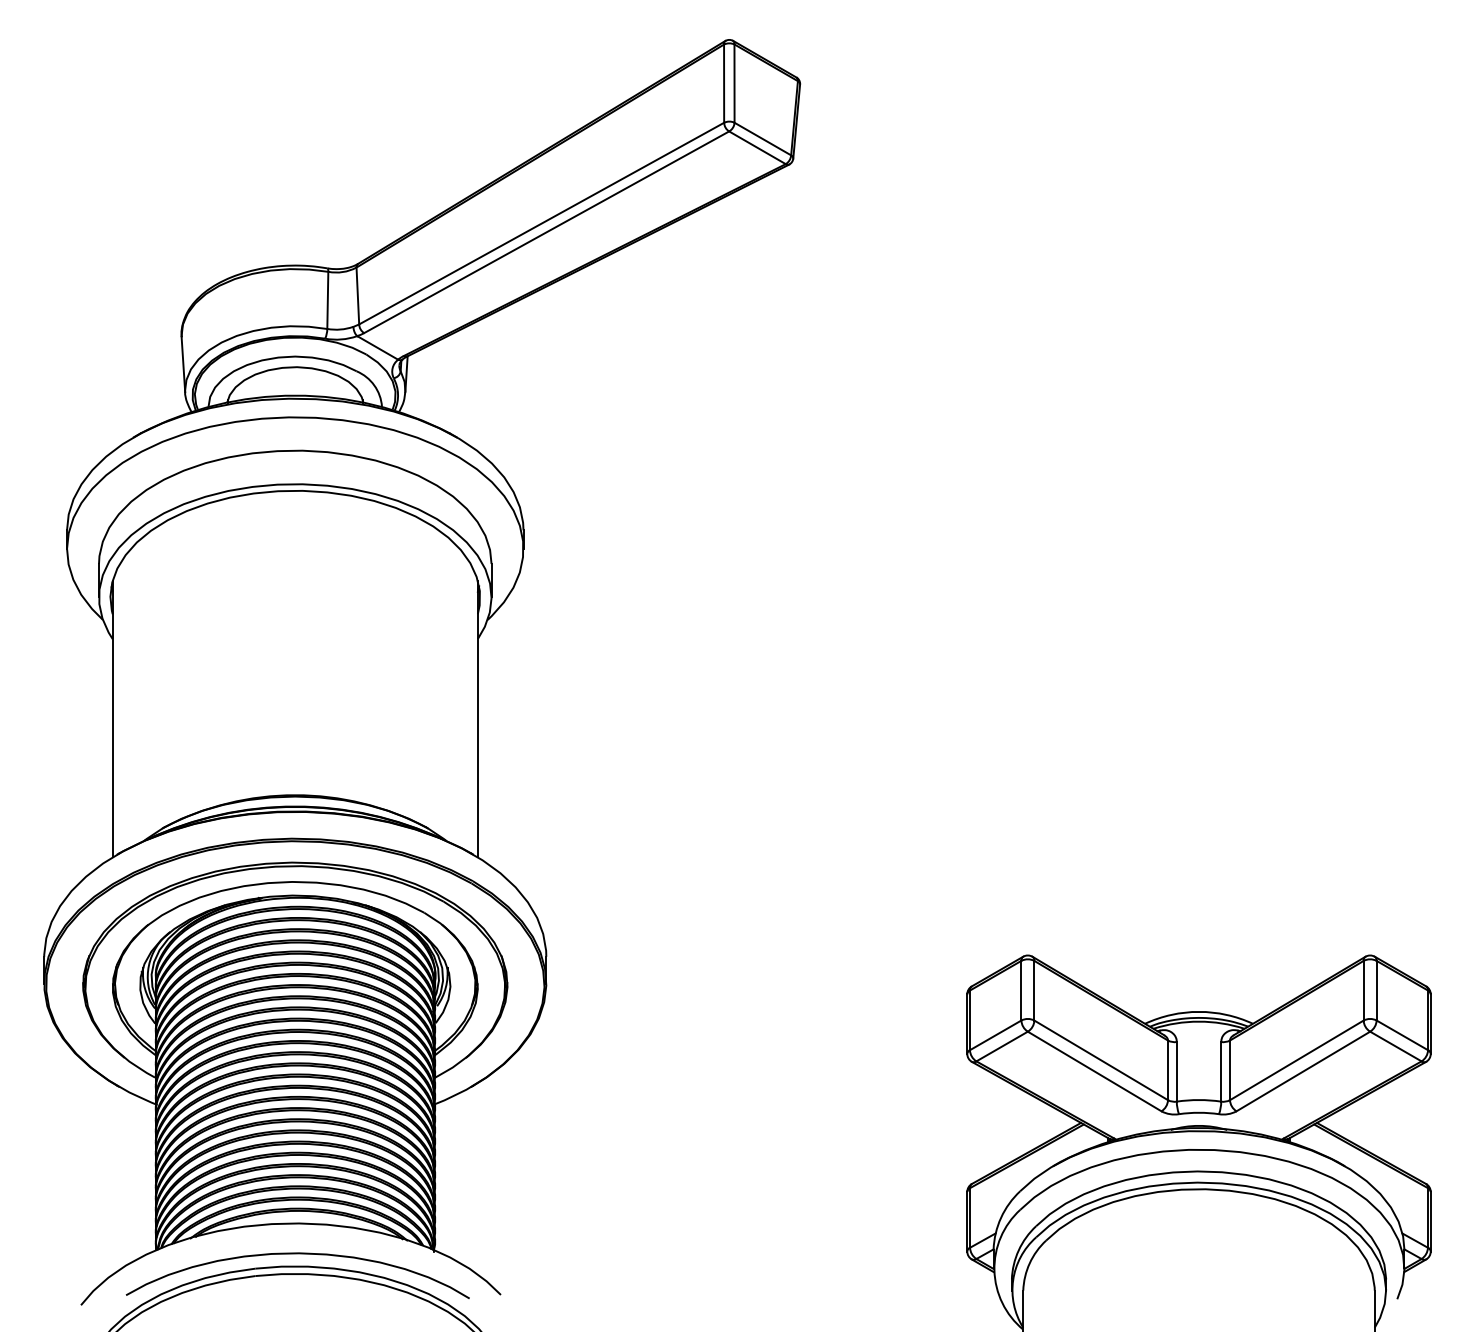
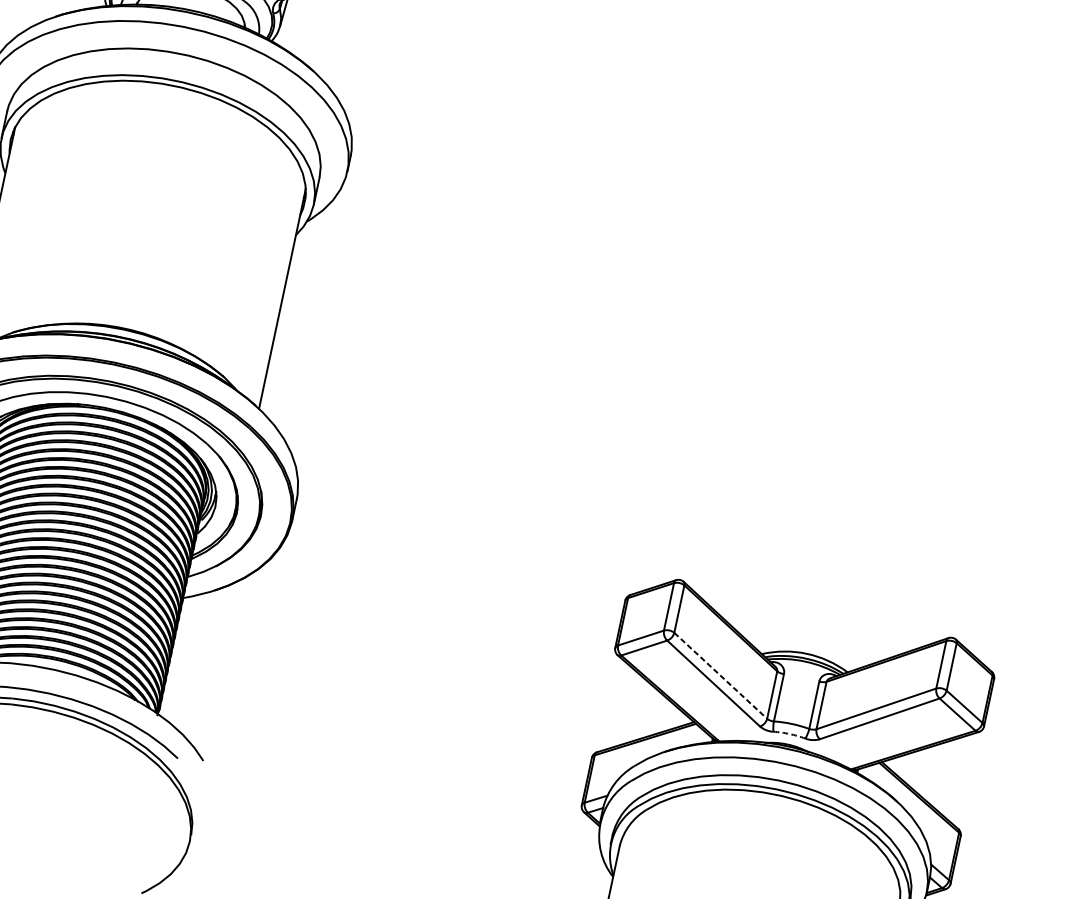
line: (1101, 1060) -> (720, 675), solid -> dashed
arc: (1199, 1112) -> (790, 733), solid -> dashed

